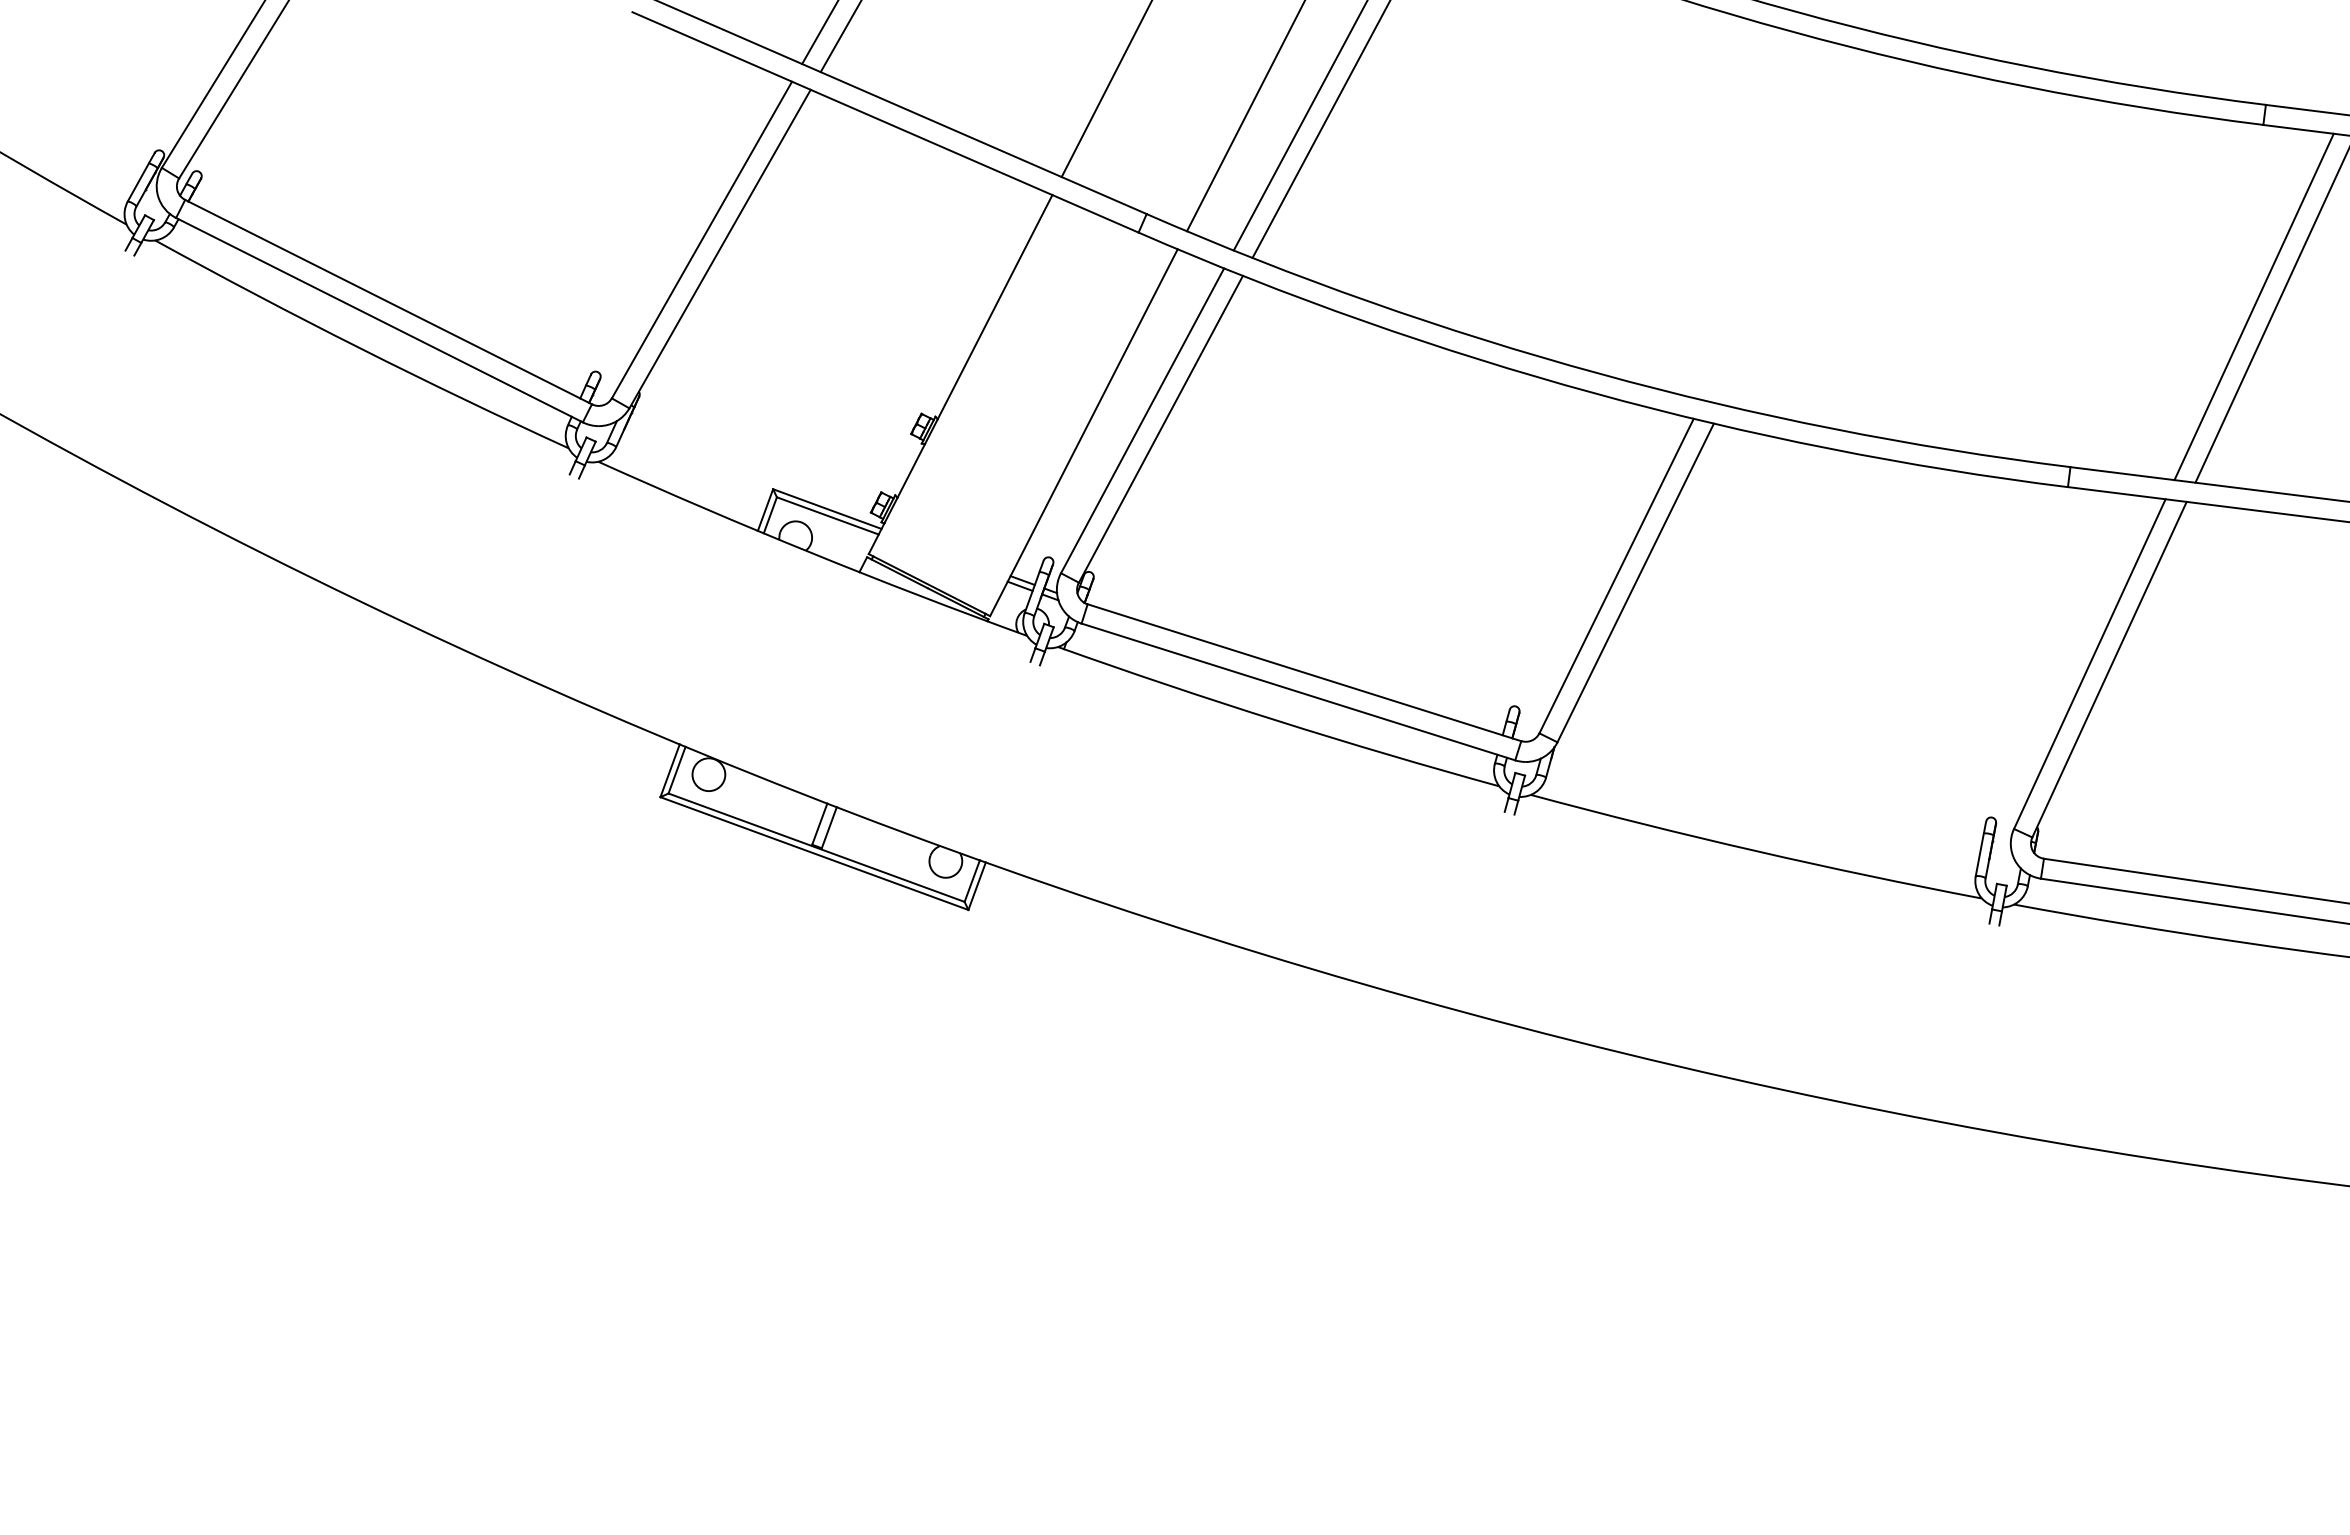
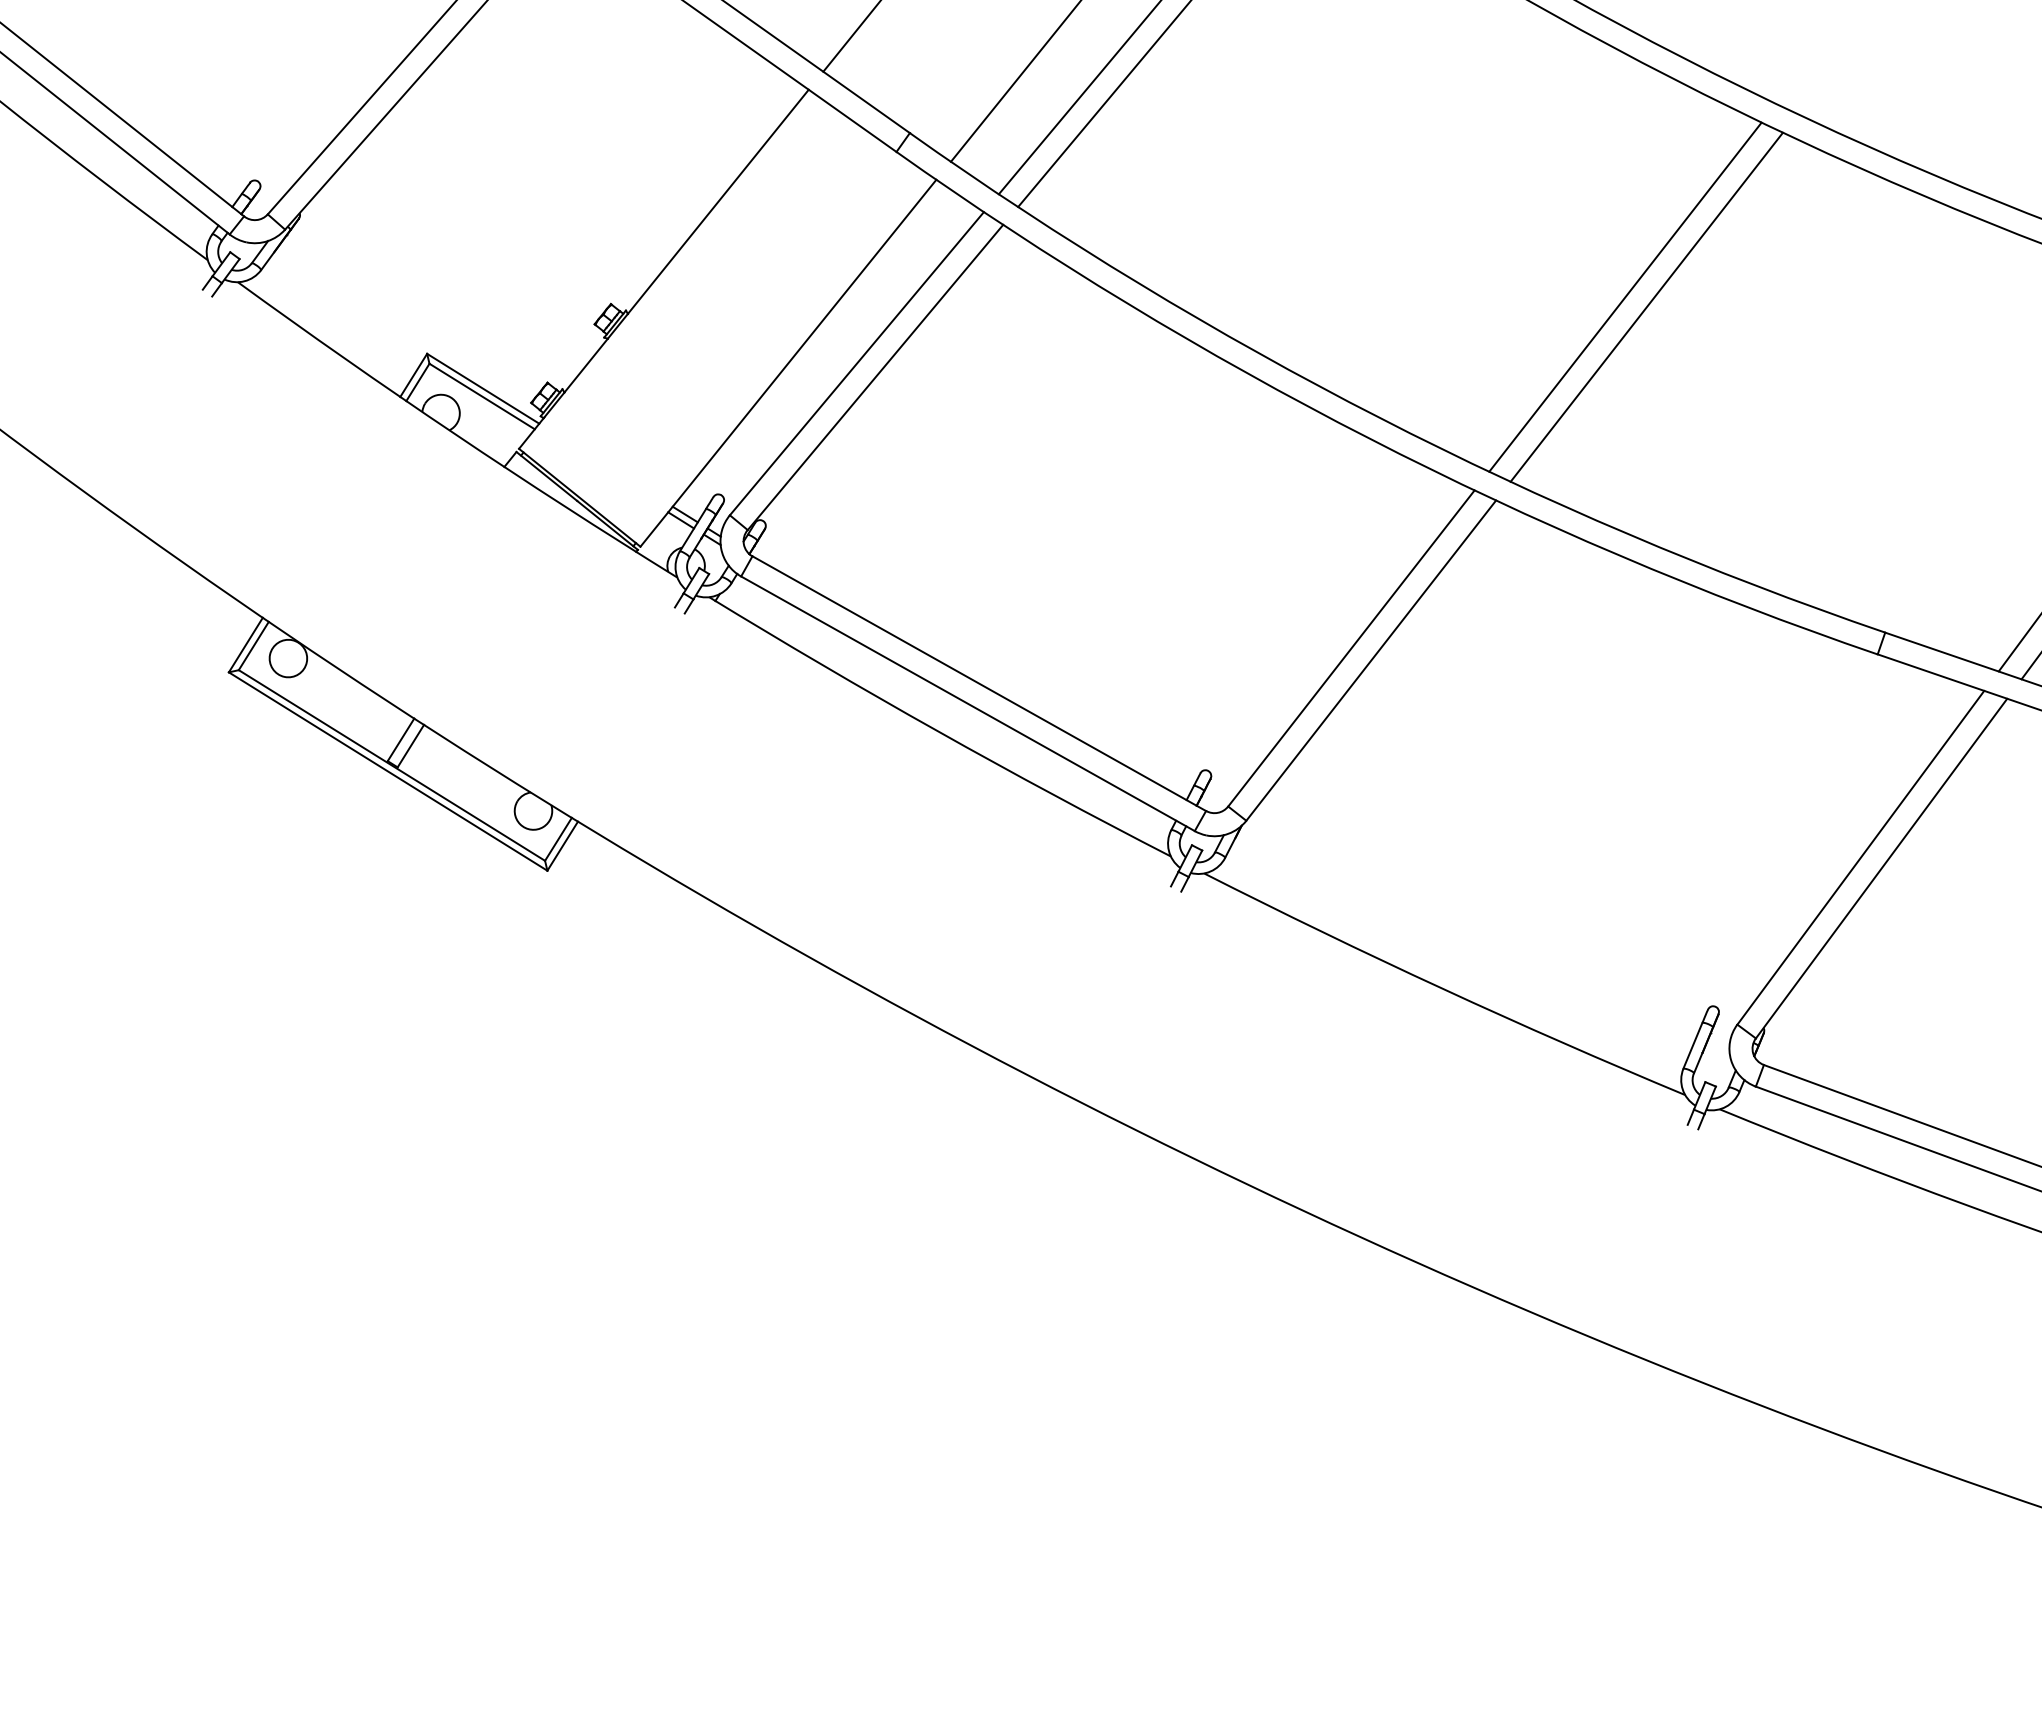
line: (1787, 226) -> (1624, 296), added
line: (1808, 231) -> (1646, 307), added

